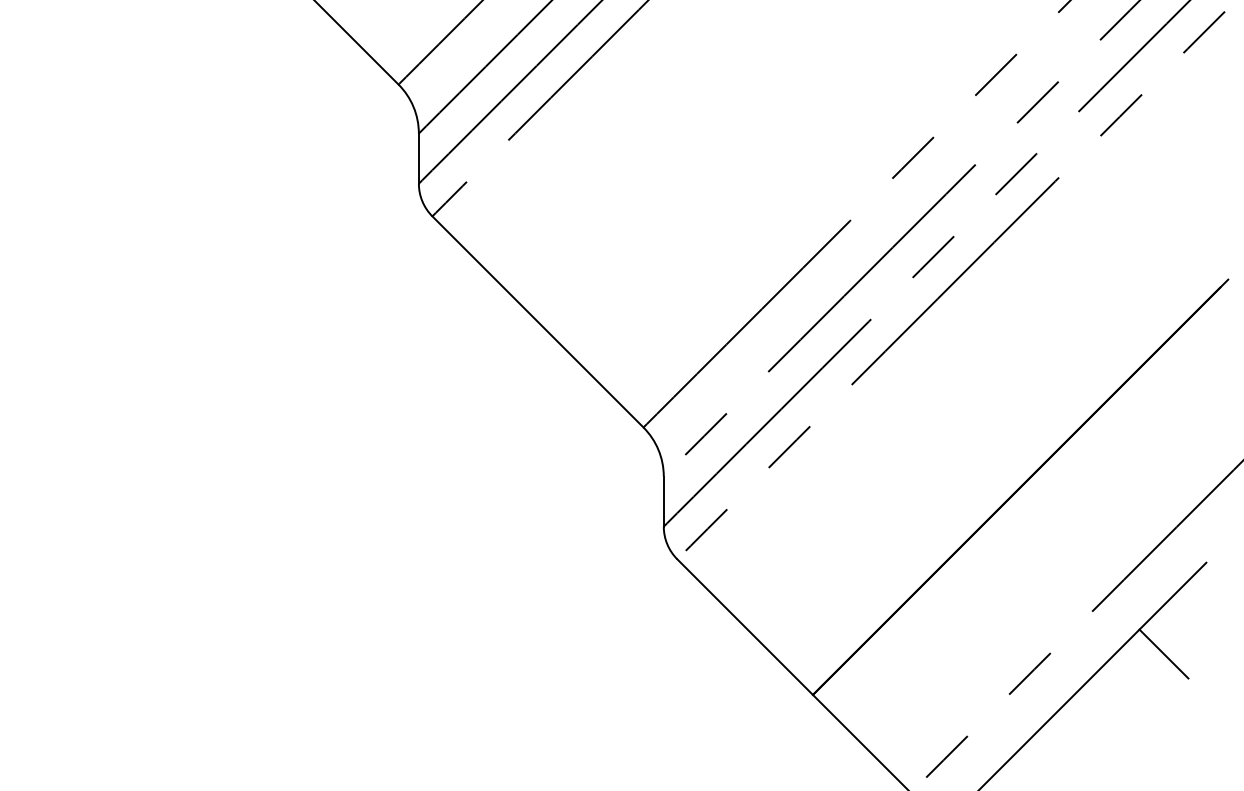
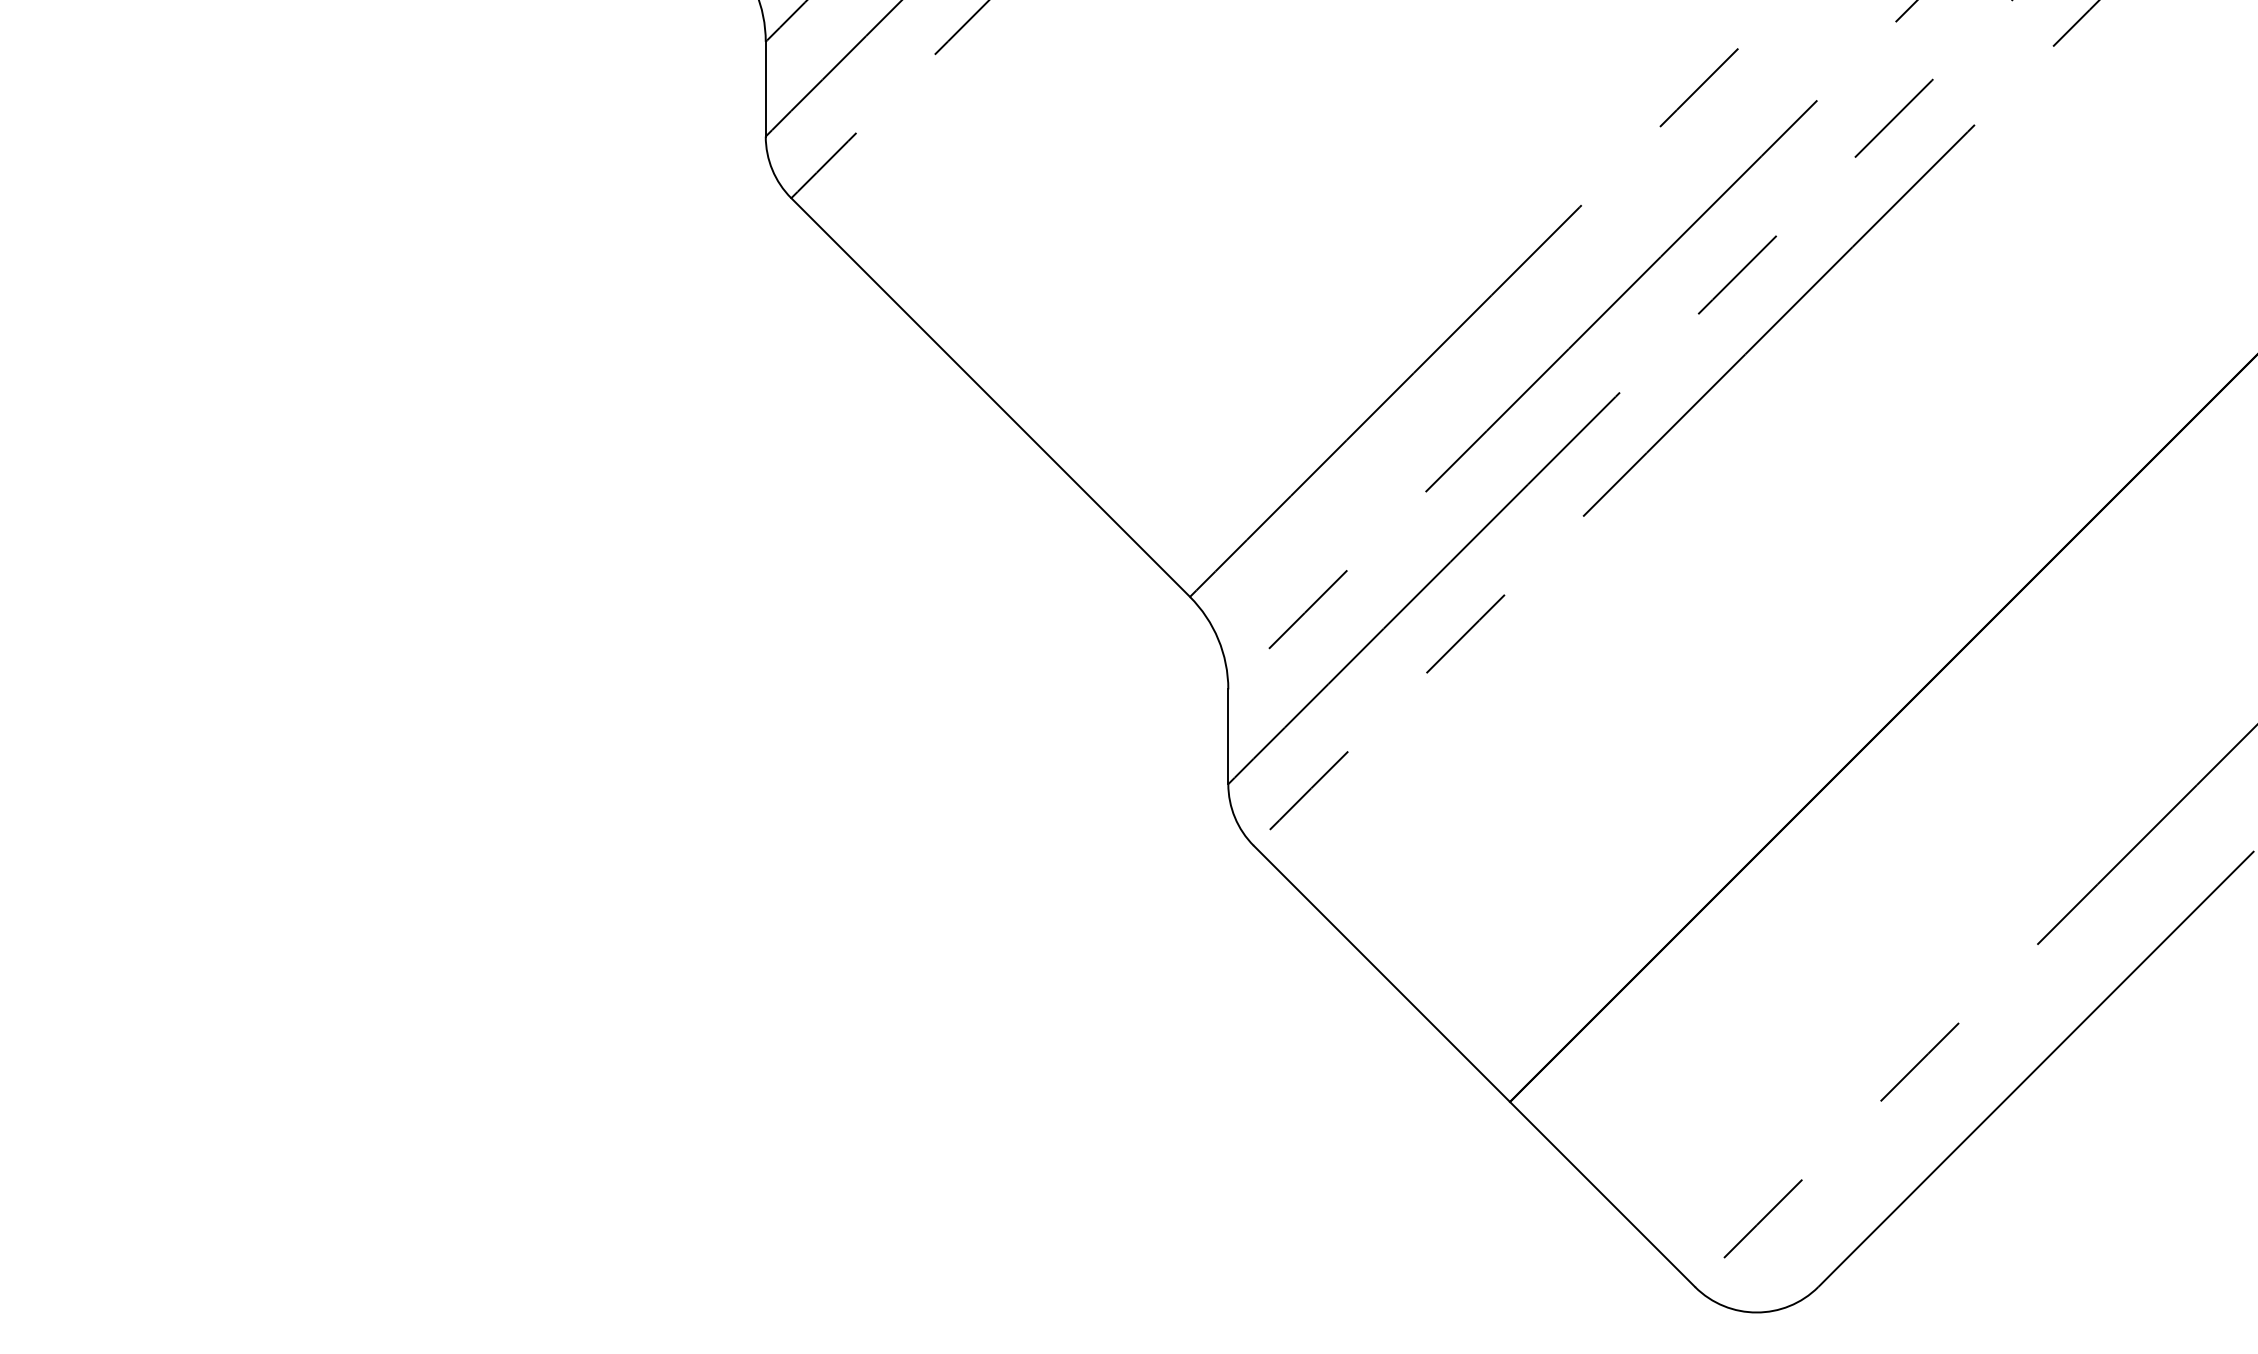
line: (1163, 653) -> (2172, 1023), removed

